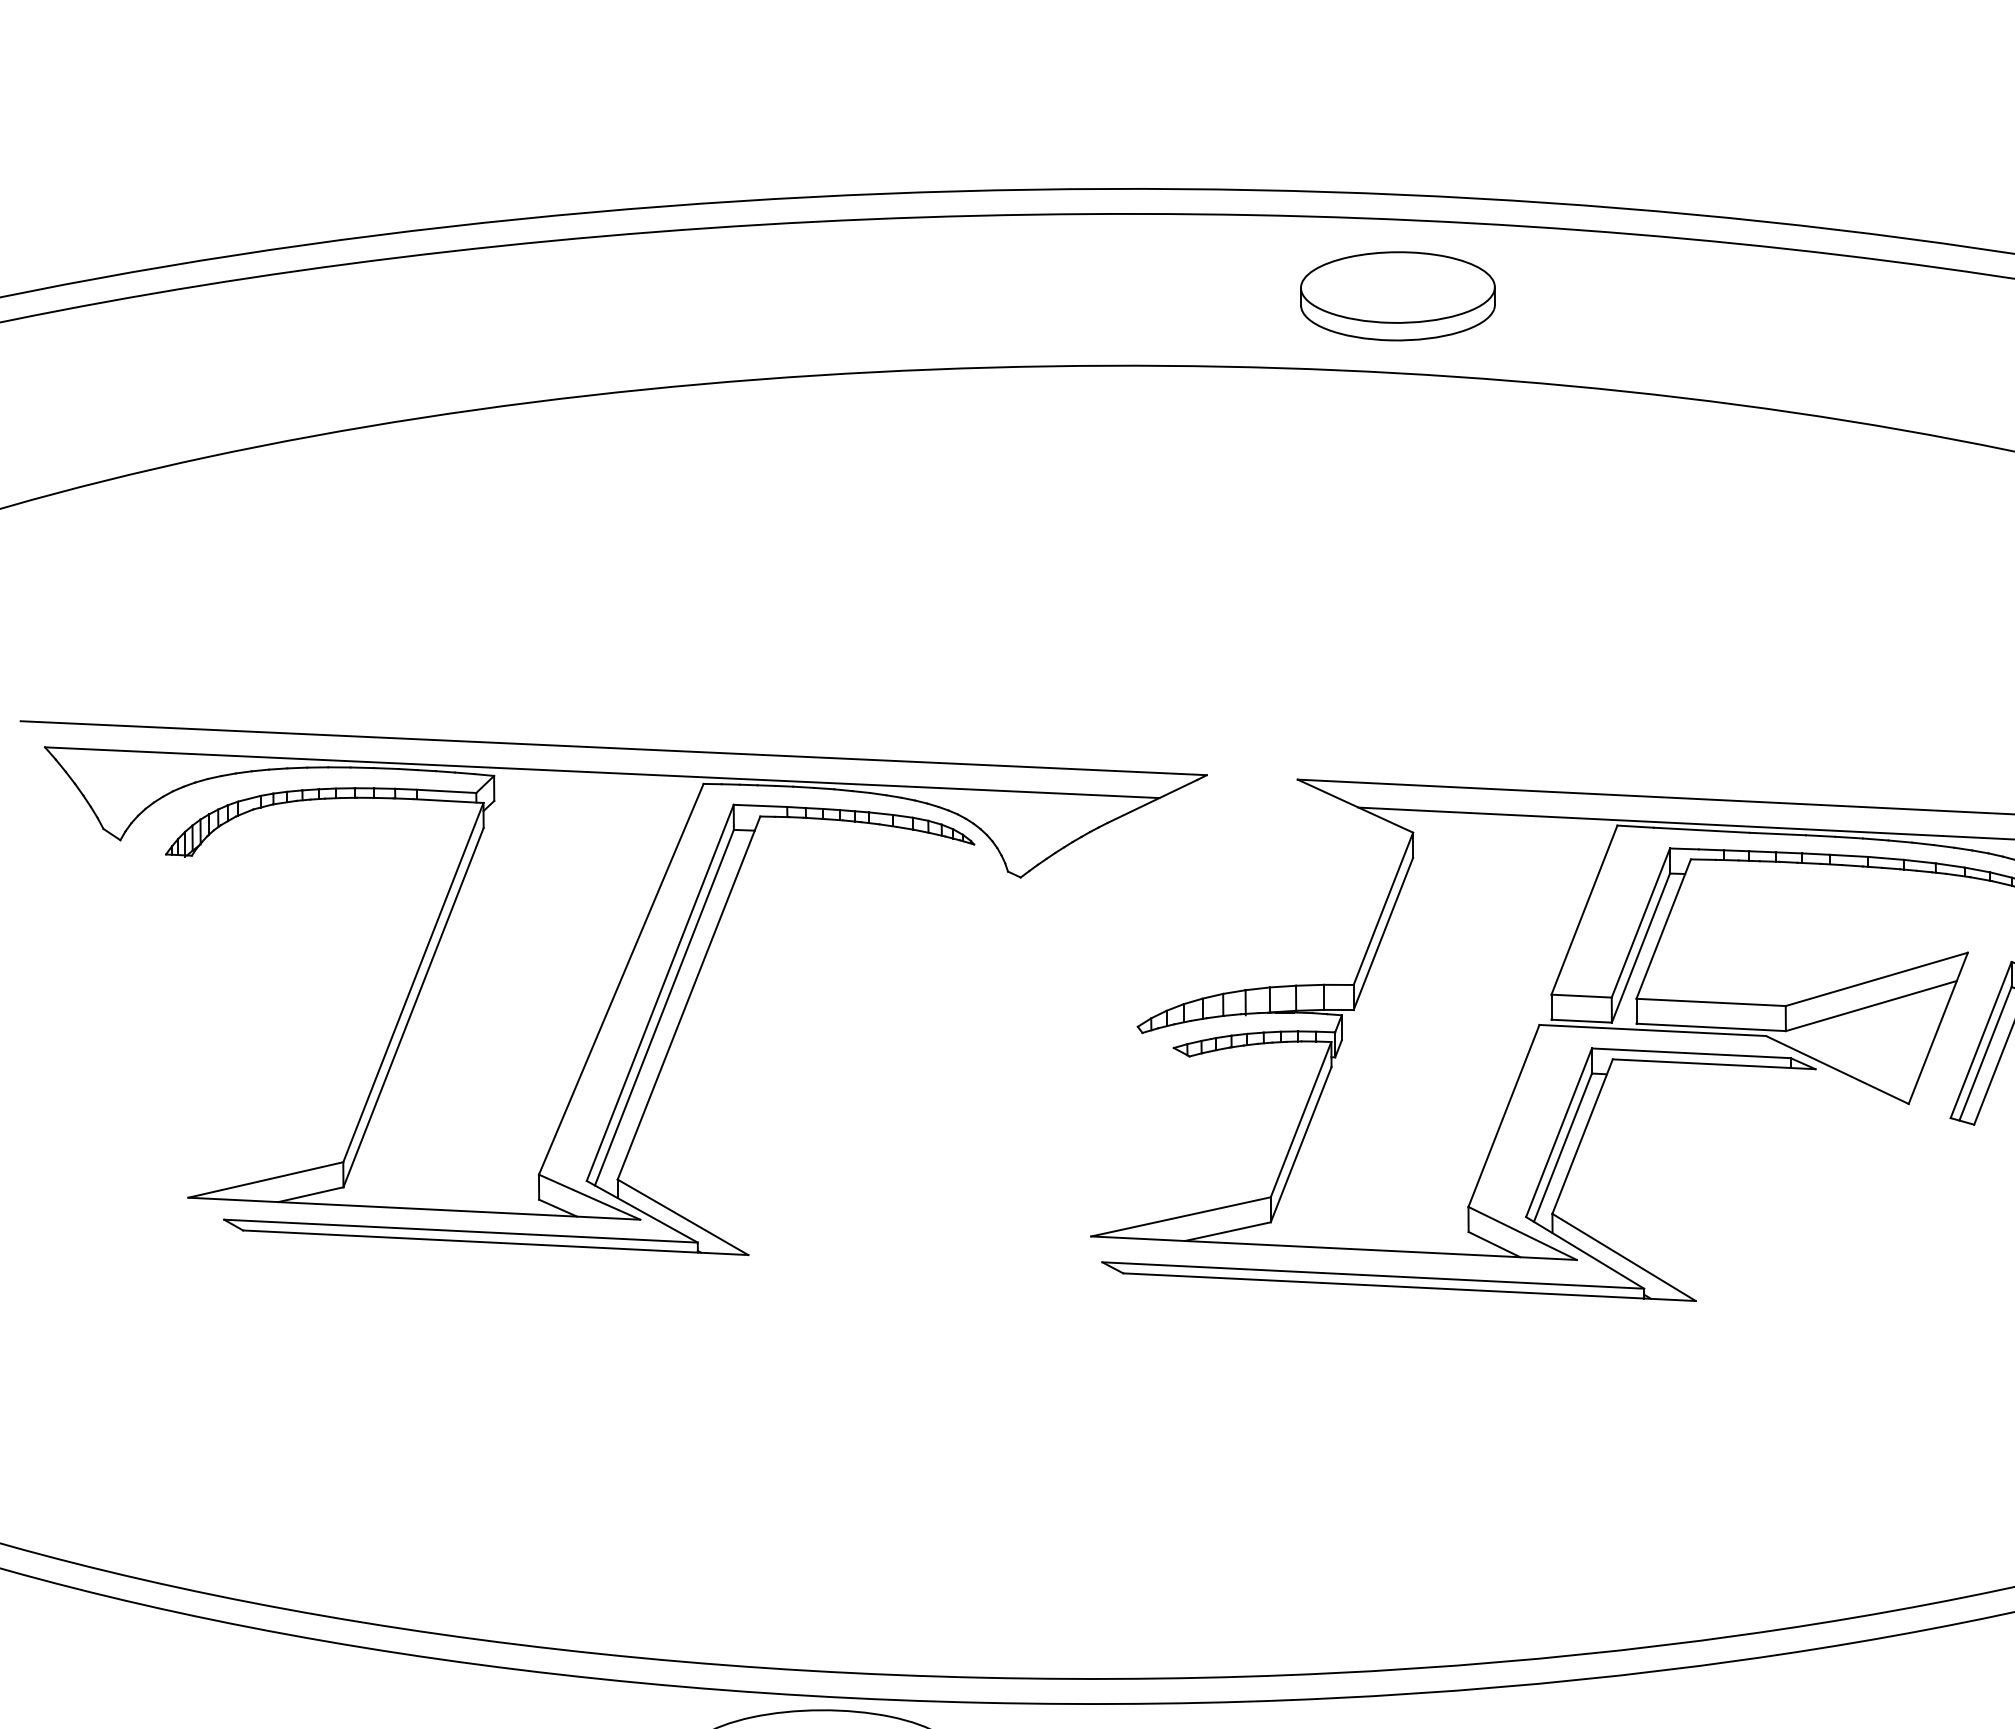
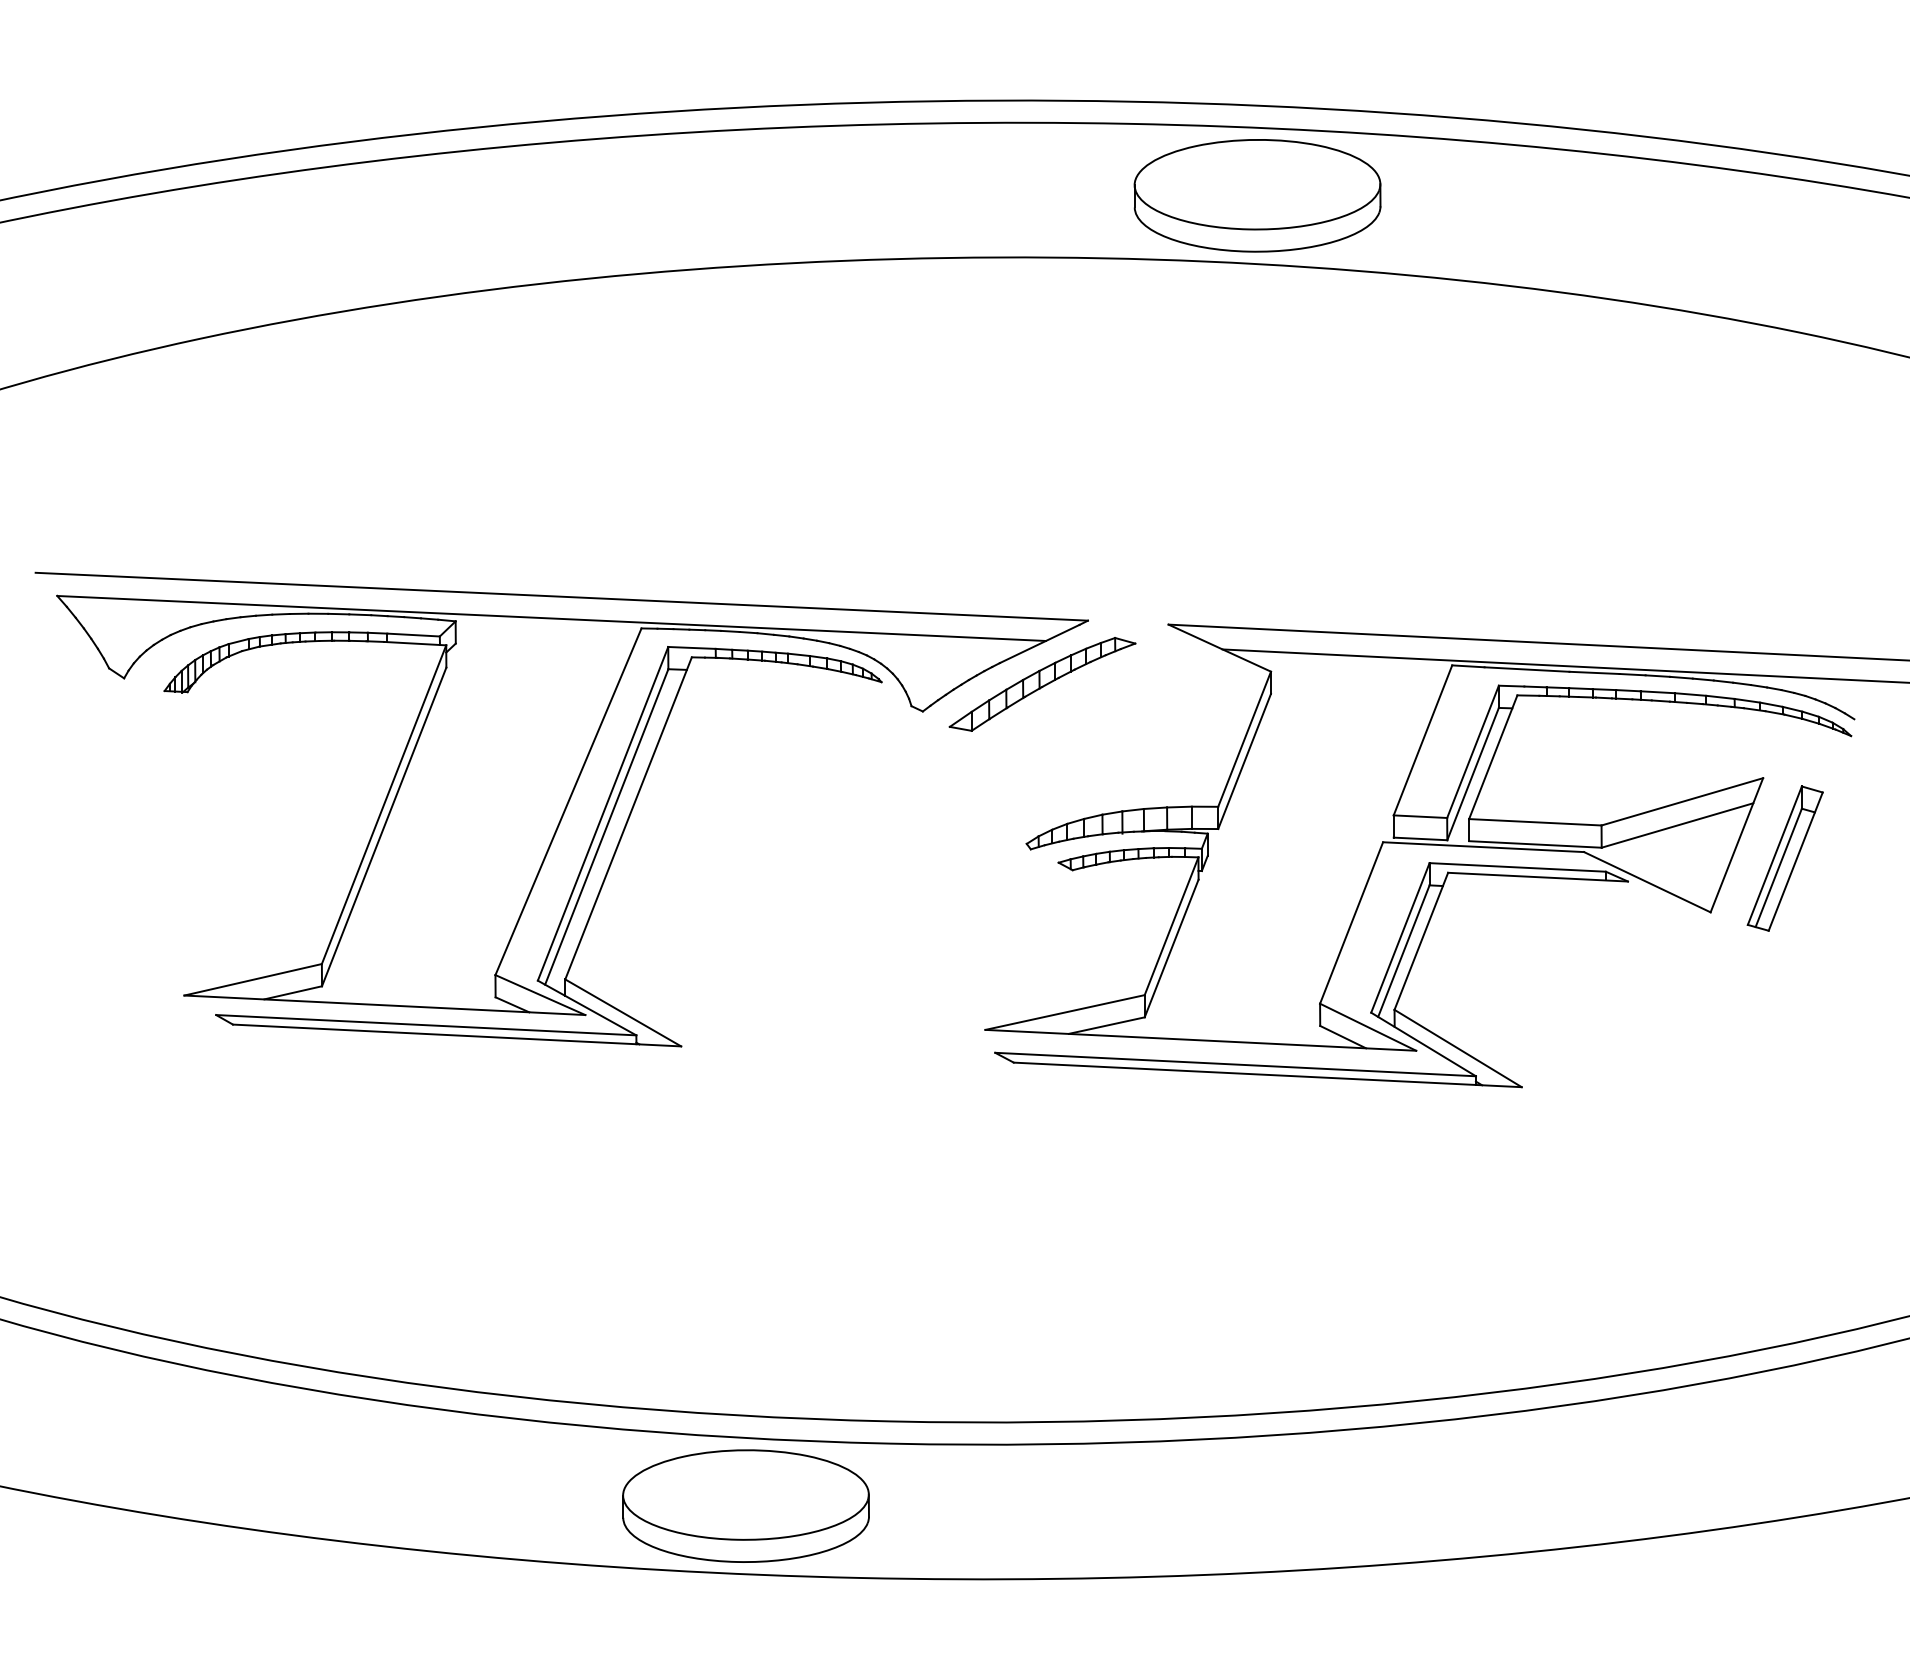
part: (1397, 295) -> (1257, 195), size x1.43
part: (1155, 847) -> (1042, 684), added

